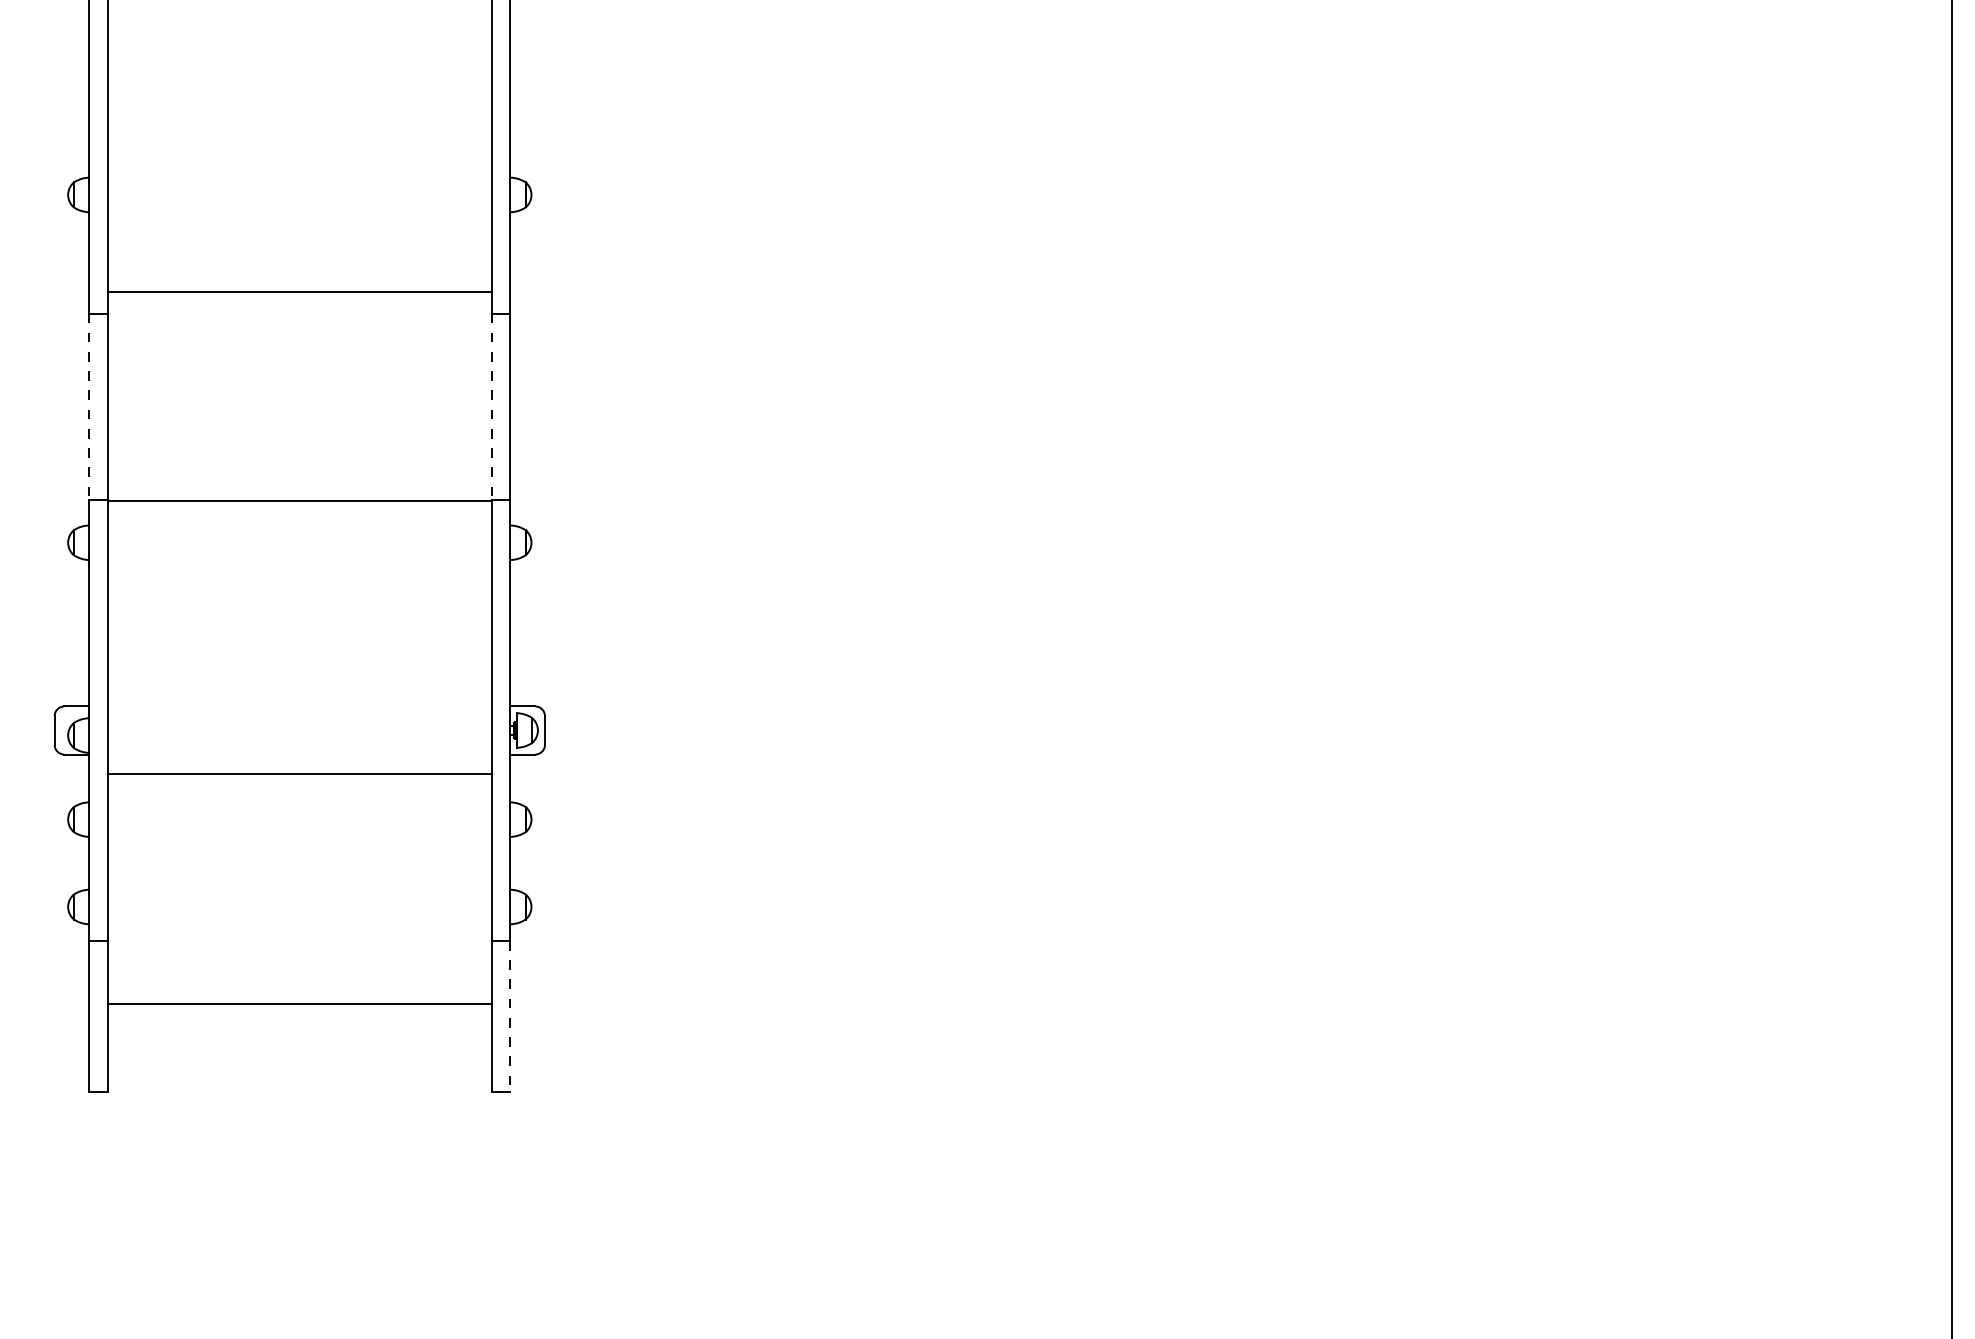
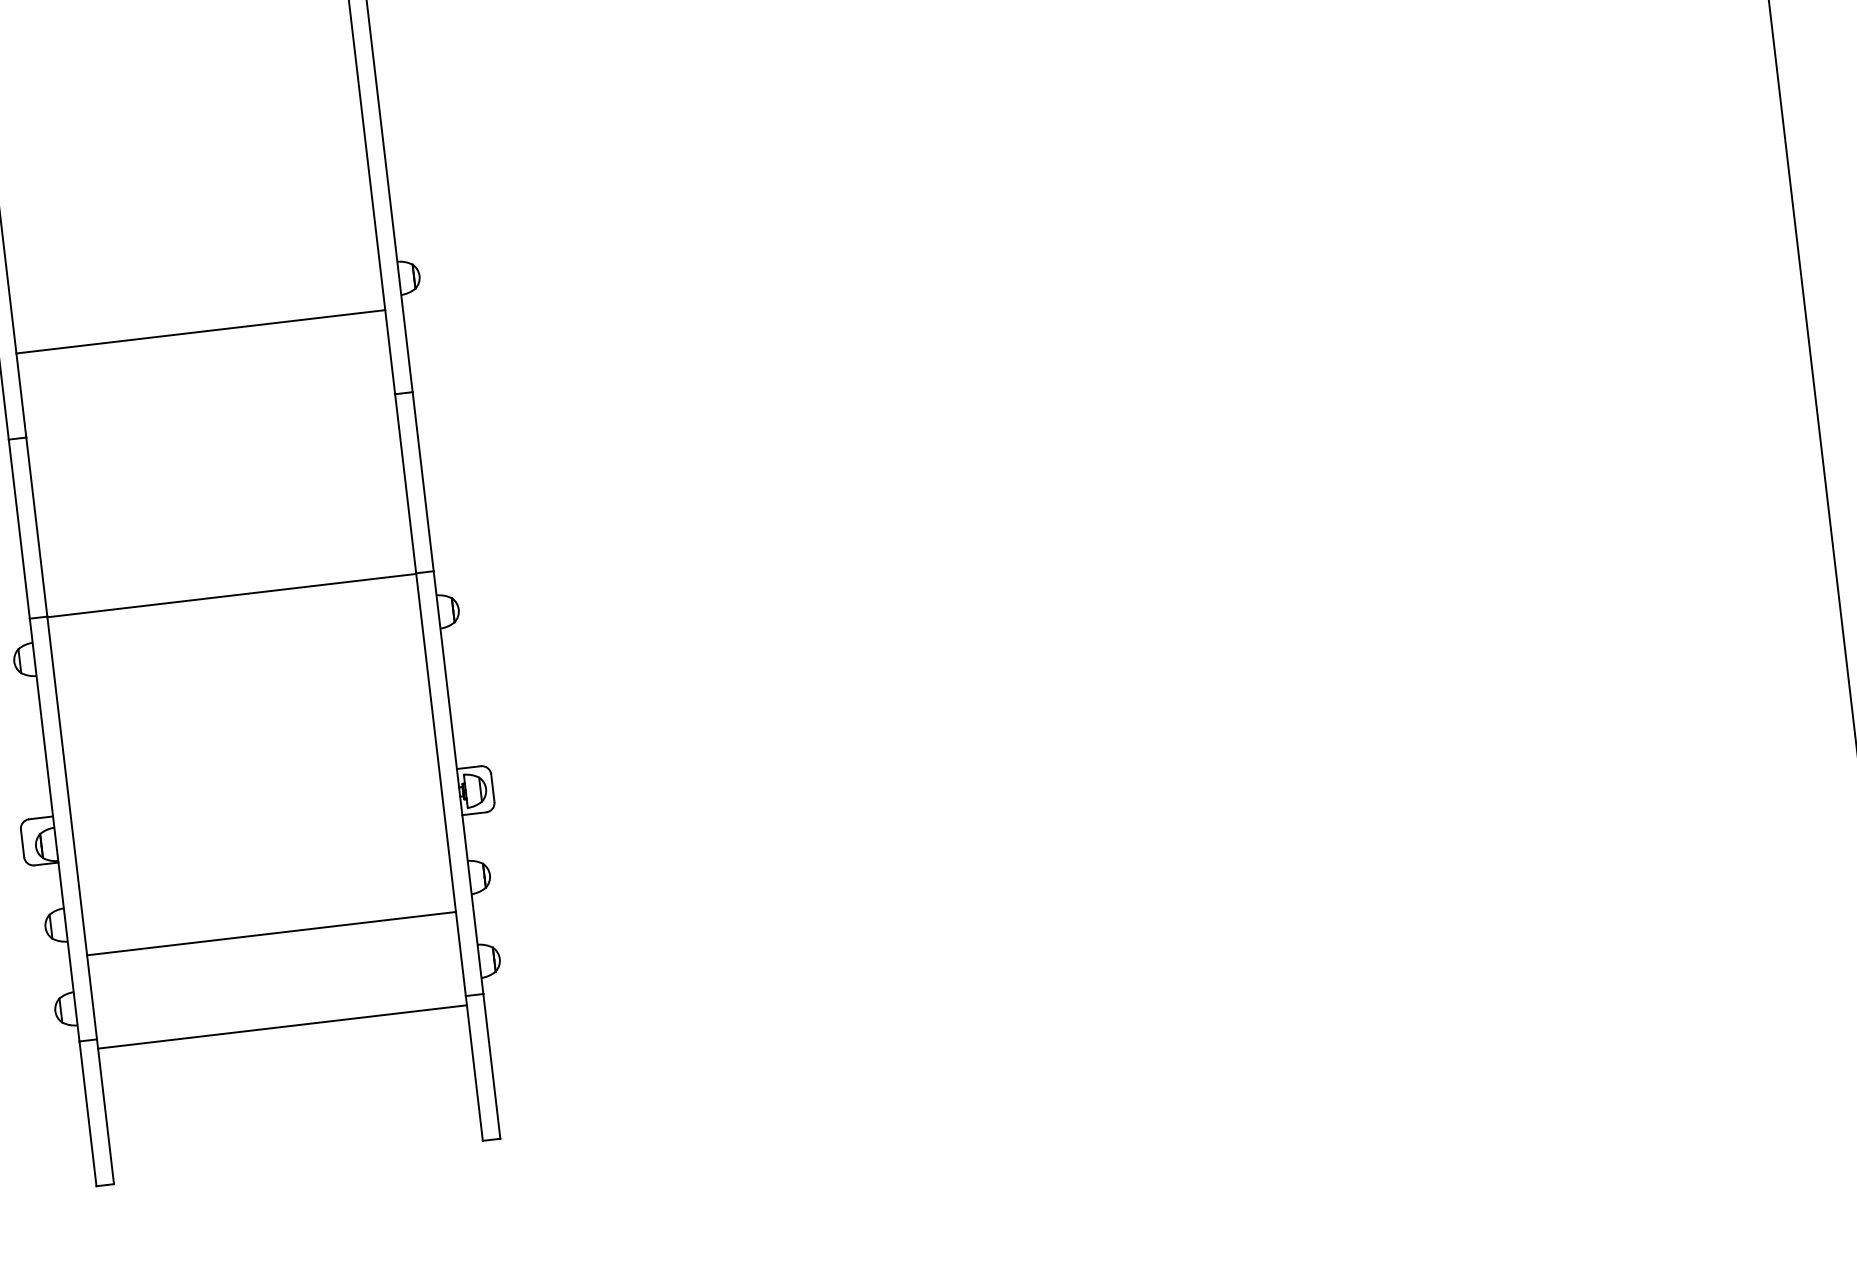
line: (299, 291) -> (200, 331), moved
line: (89, 407) -> (19, 529), dashed -> solid
line: (492, 407) -> (406, 484), dashed -> solid
line: (299, 774) -> (271, 933), moved
line: (299, 1003) -> (282, 1026), moved
line: (510, 1016) -> (492, 1066), dashed -> solid

